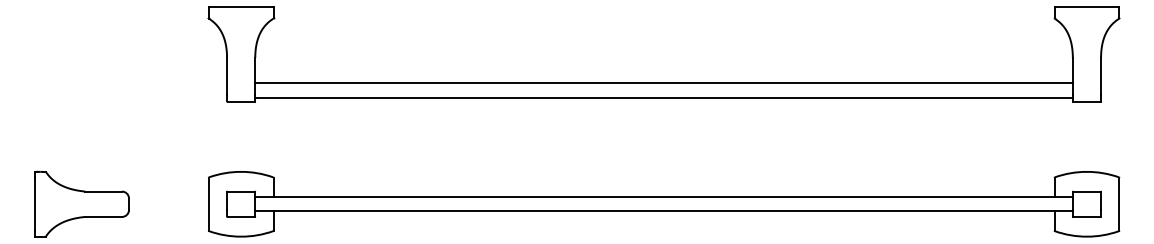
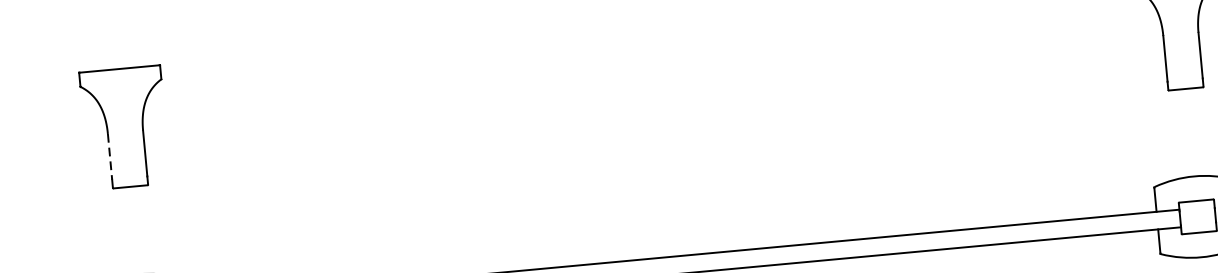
line: (227, 76) -> (110, 156), solid -> dashed
line: (663, 83) -> (655, 115), removed
line: (663, 97) -> (657, 132), removed

